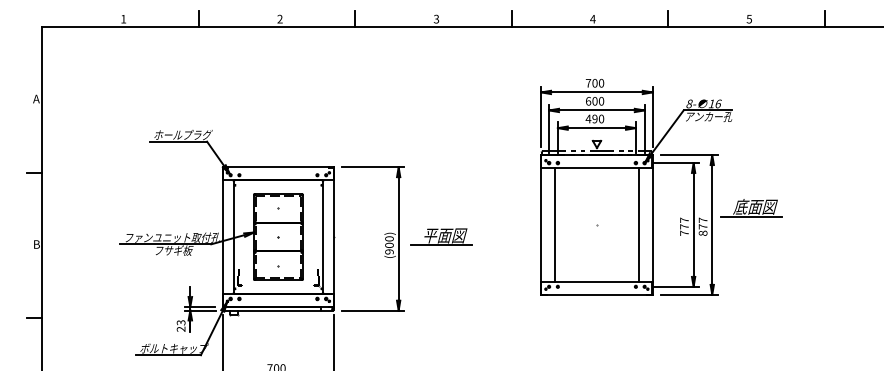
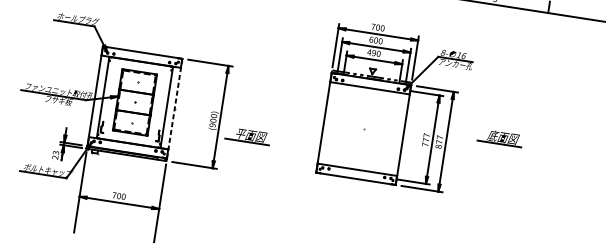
part: (751, 208) -> (500, 138), moved
line: (554, 224) -> (333, 124), removed
line: (639, 224) -> (394, 133), removed
part: (441, 236) -> (248, 135), moved
line: (334, 237) -> (174, 108), solid -> dashed

